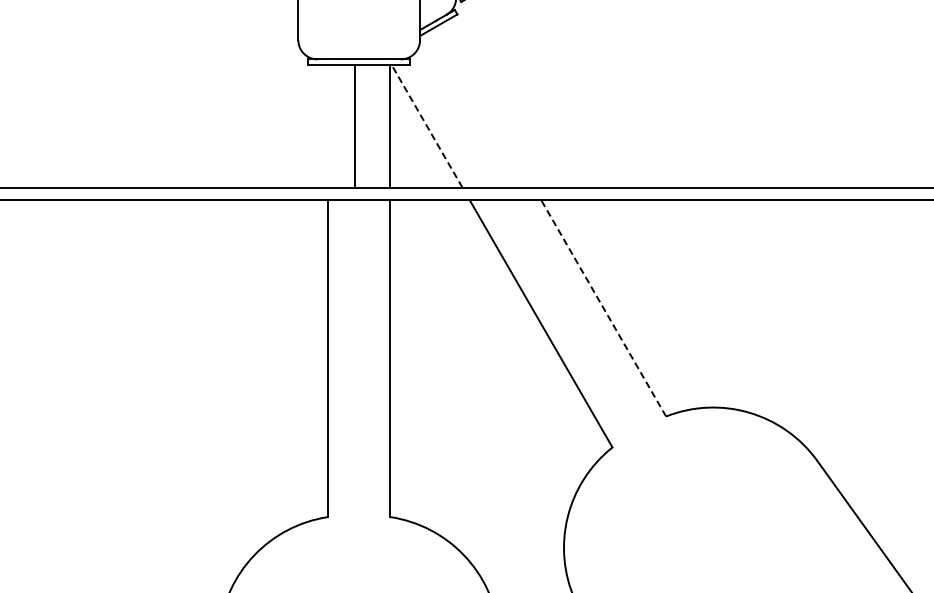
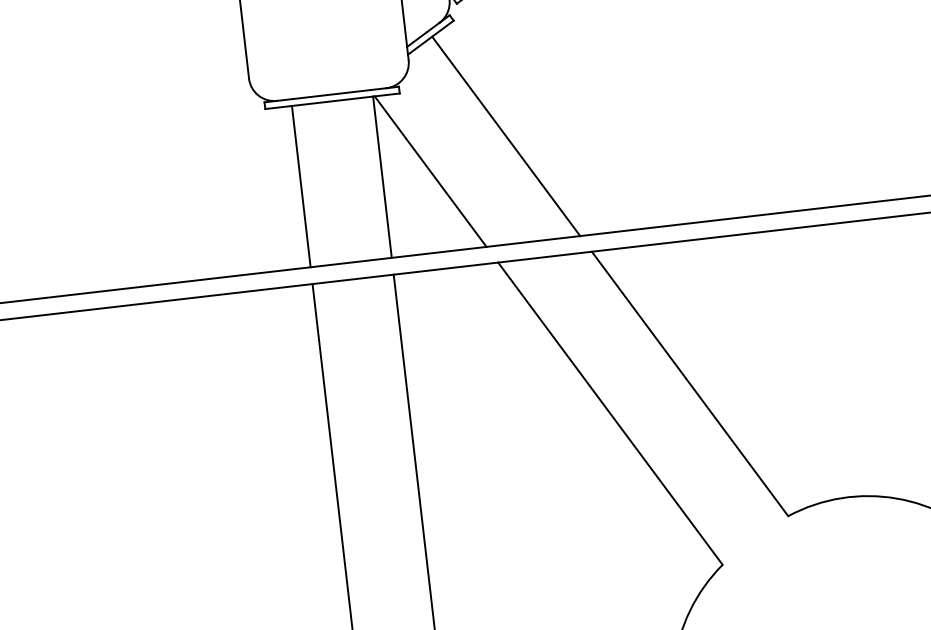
line: (486, 105) -> (505, 135), added
line: (355, 125) -> (301, 185), moved
line: (426, 125) -> (430, 171), dashed -> solid
line: (603, 308) -> (689, 384), dashed -> solid

